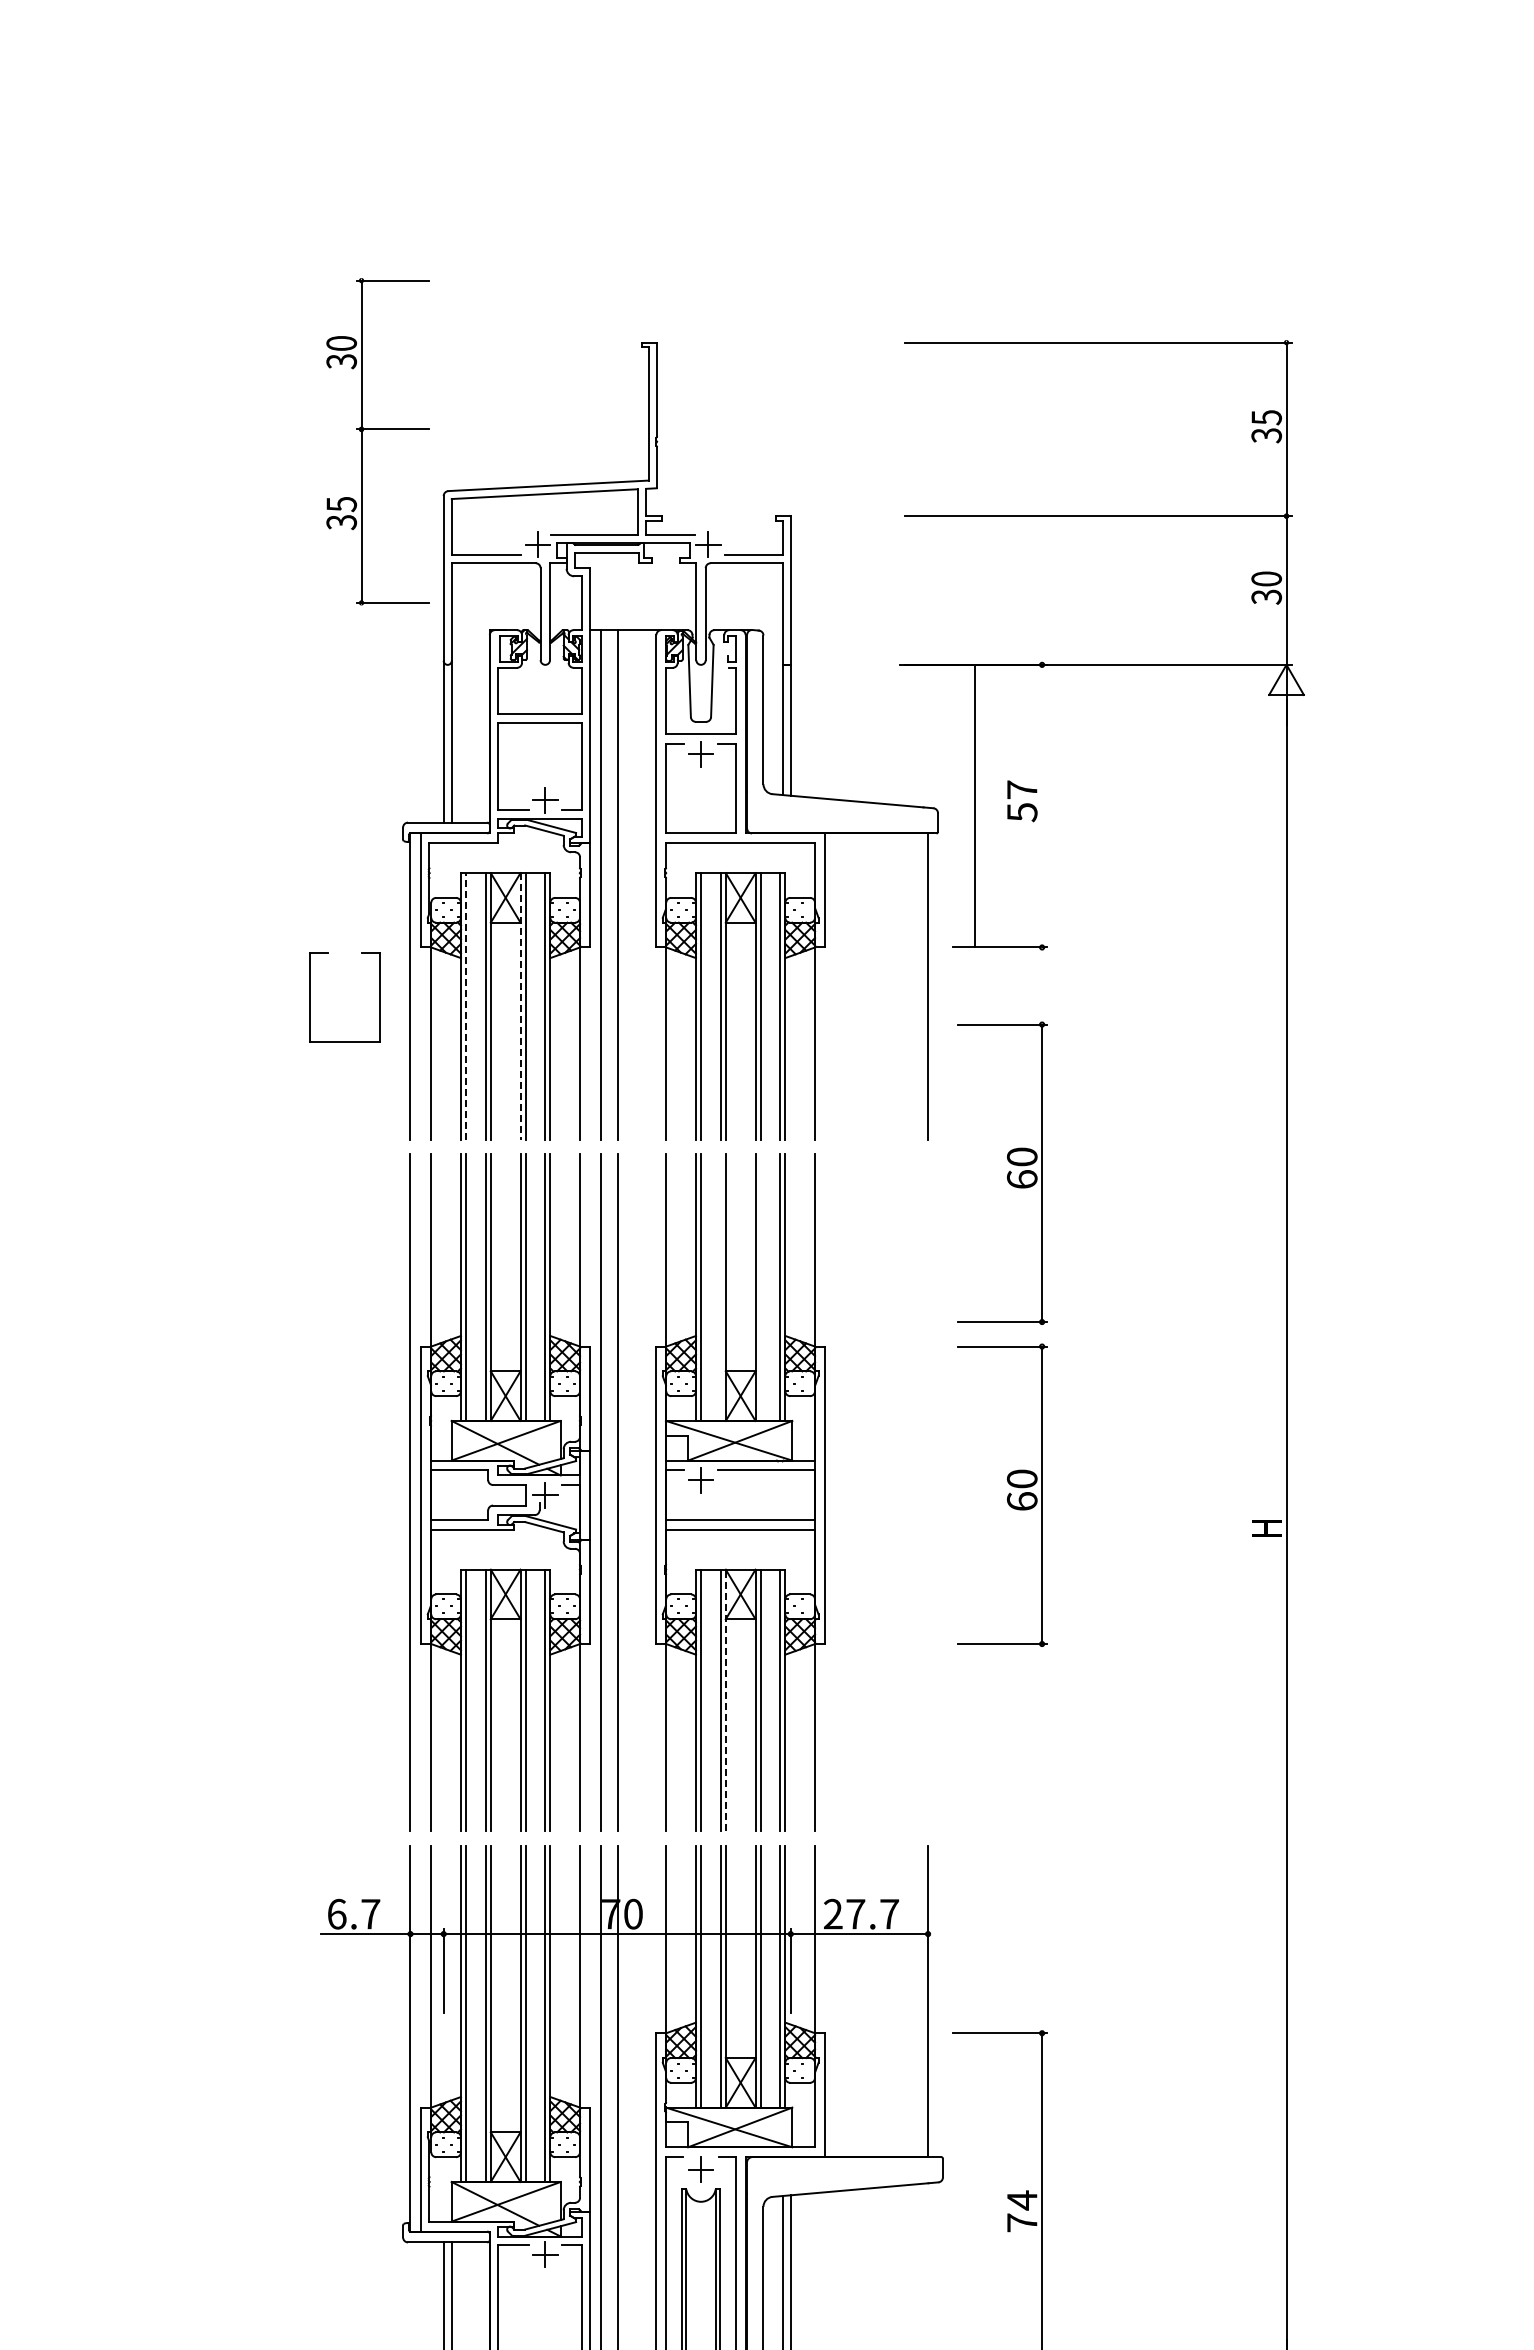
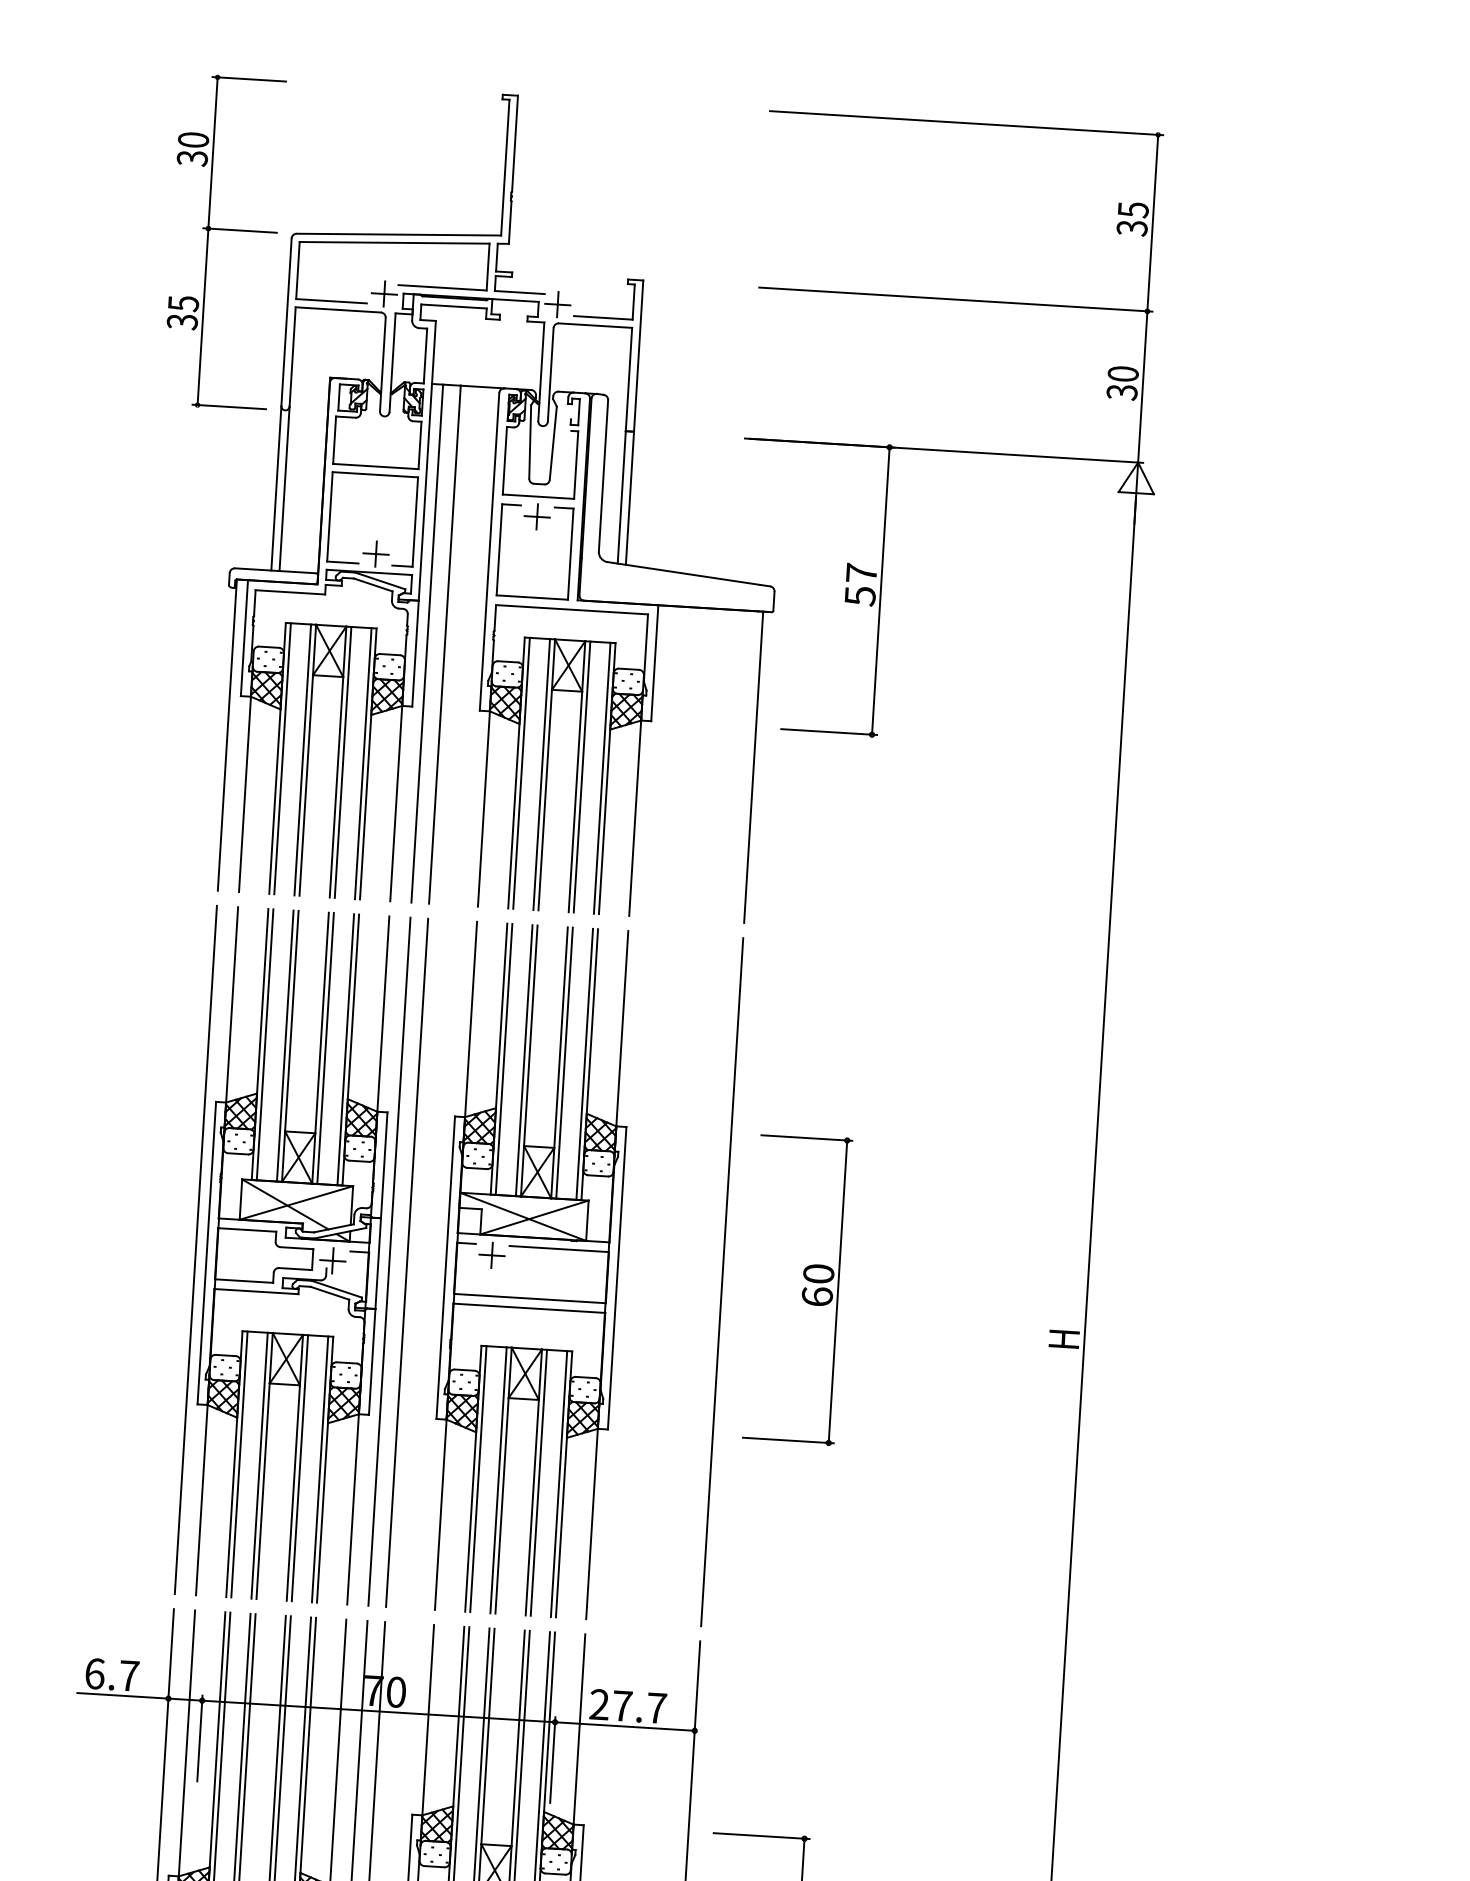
part: (377, 429) -> (224, 229), moved
line: (975, 805) -> (881, 590), moved
part: (310, 997) -> (125, 740), removed
line: (466, 1005) -> (283, 757), dashed -> solid
line: (520, 1006) -> (337, 762), dashed -> solid
part: (1002, 1172) -> (817, 961), removed
line: (720, 1287) -> (523, 1060), added
line: (760, 1287) -> (564, 1062), added
line: (927, 1492) -> (721, 1281), added
line: (725, 1700) -> (503, 1480), dashed -> solid

